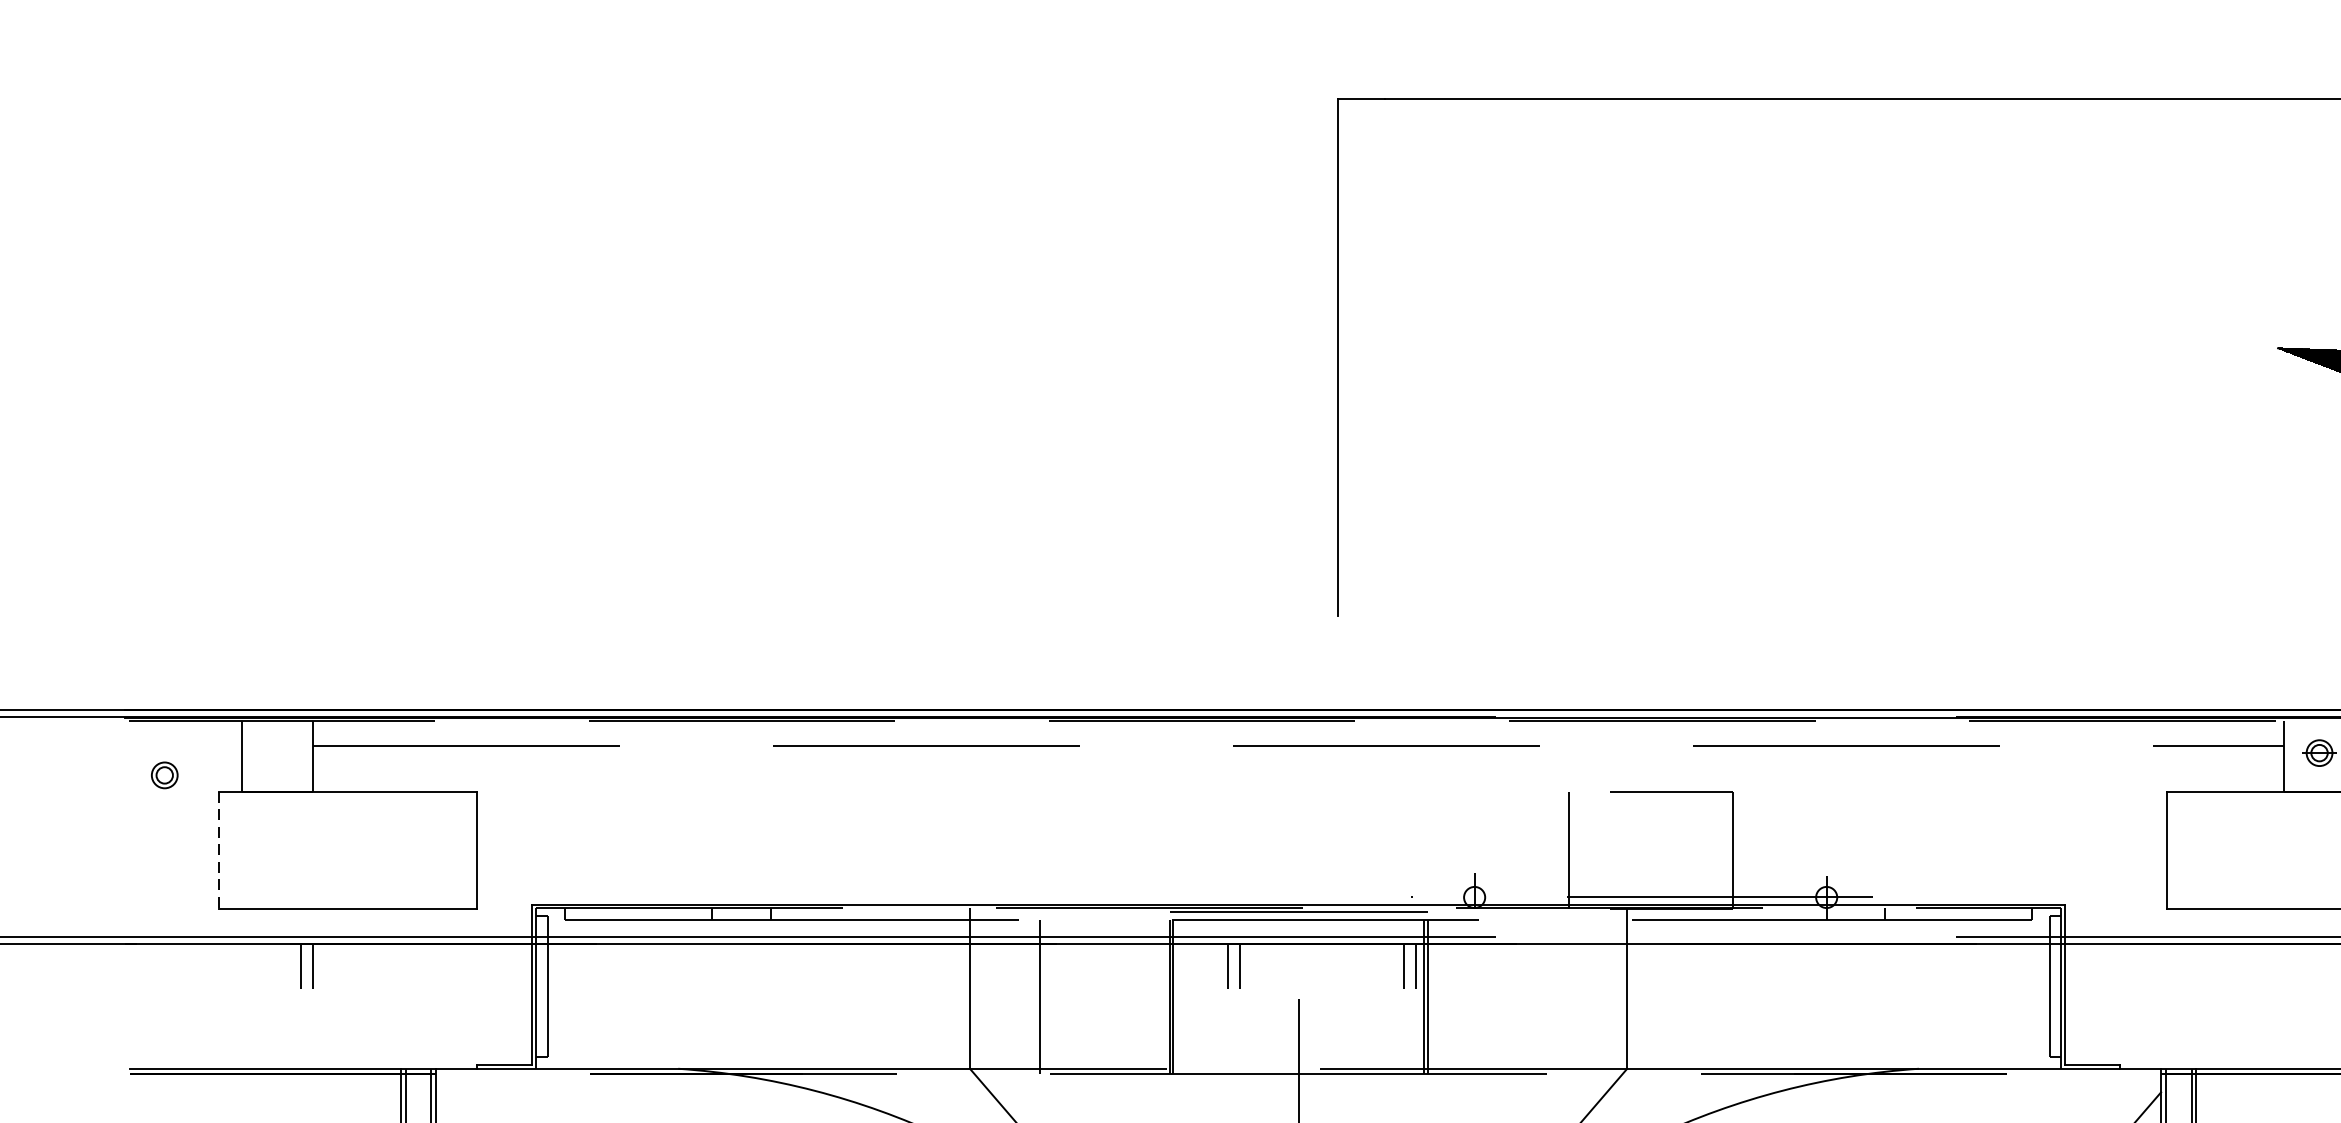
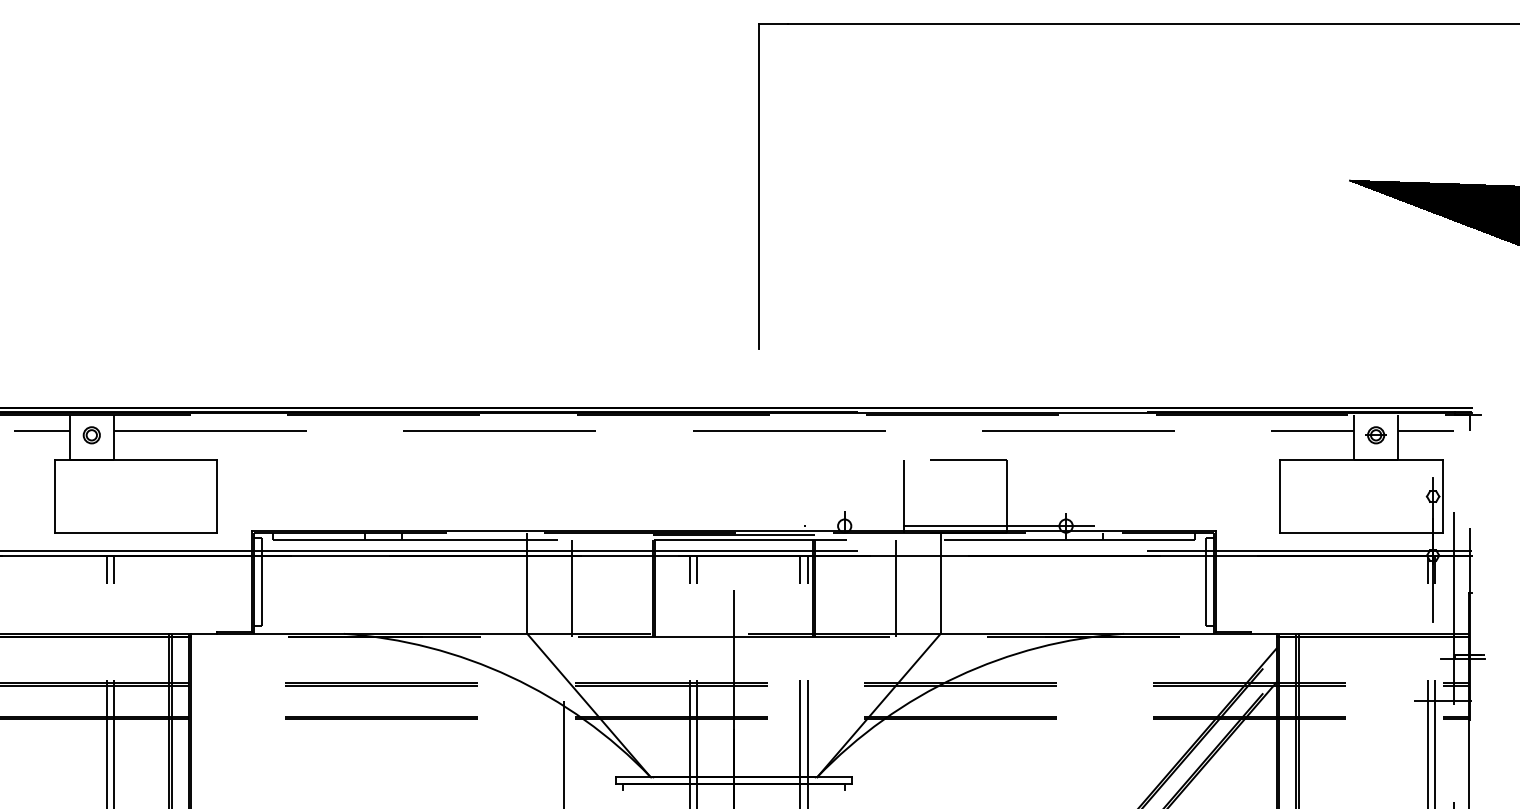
line: (197, 745) -> (41, 430), added
part: (164, 775) -> (91, 435), moved
line: (218, 850) -> (54, 496), dashed -> solid
line: (1556, 996) -> (896, 588), added

